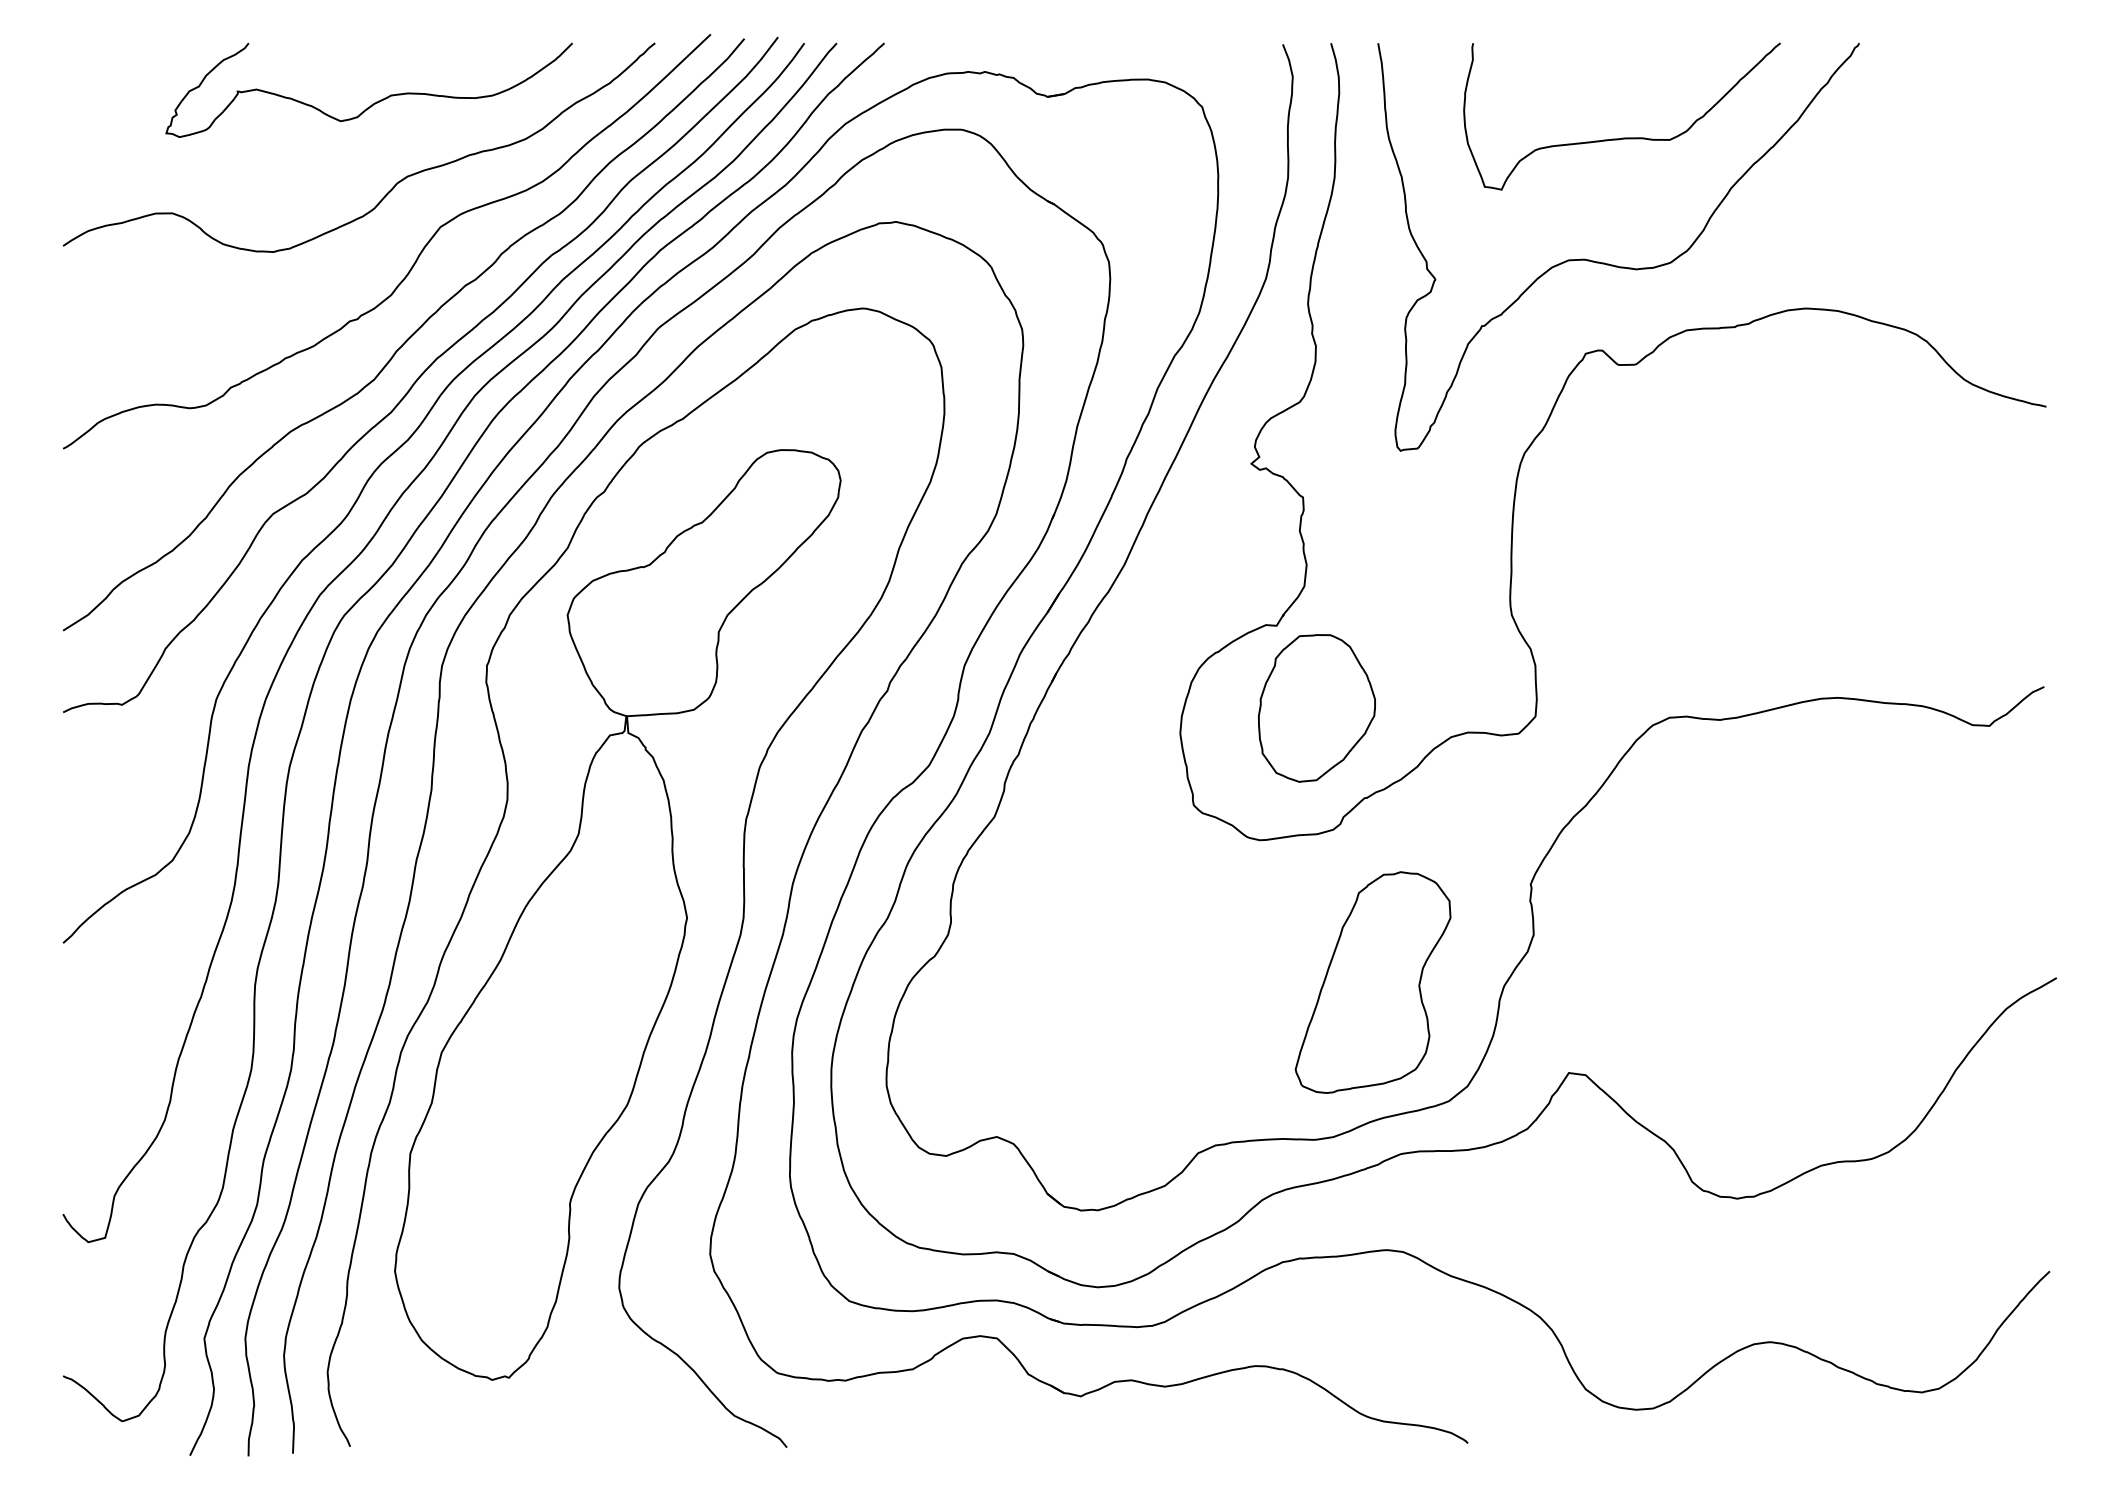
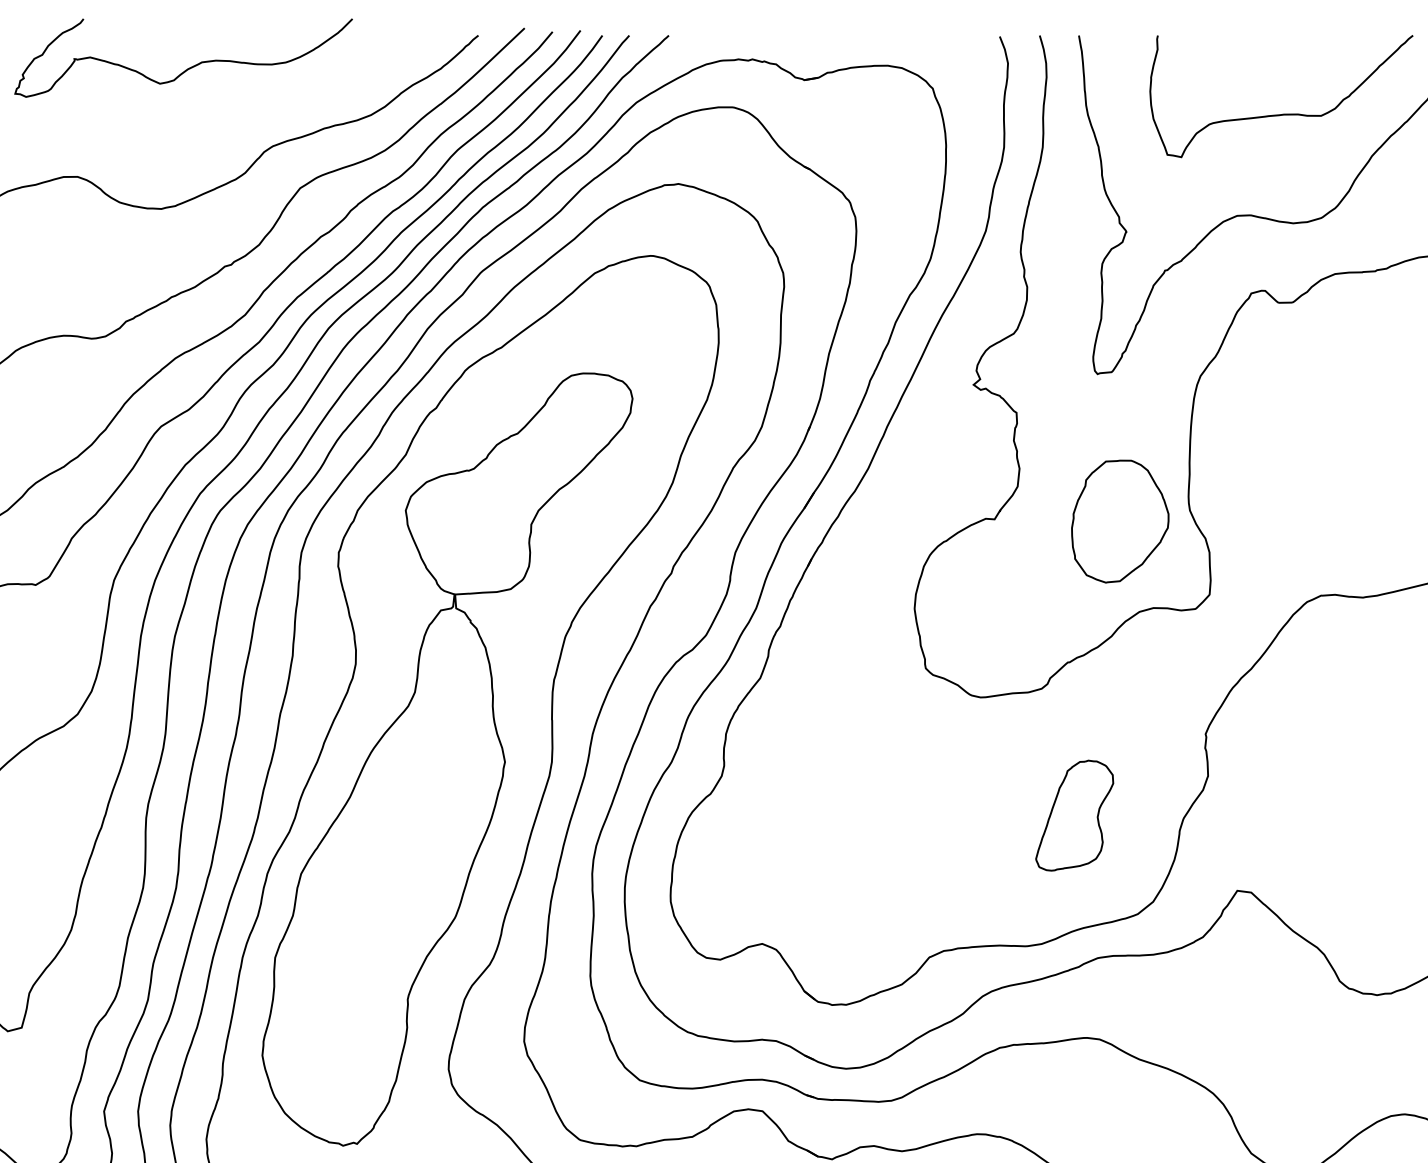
curve: (374, 102) -> (188, 68), moved
part: (1316, 708) -> (1119, 521), moved
part: (1372, 982) -> (1074, 815), size x0.6

